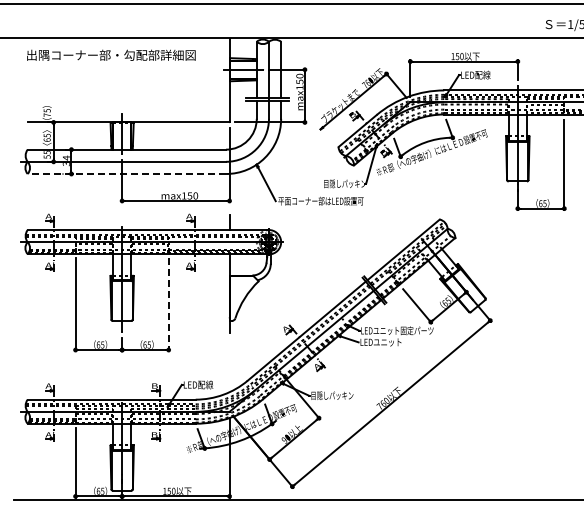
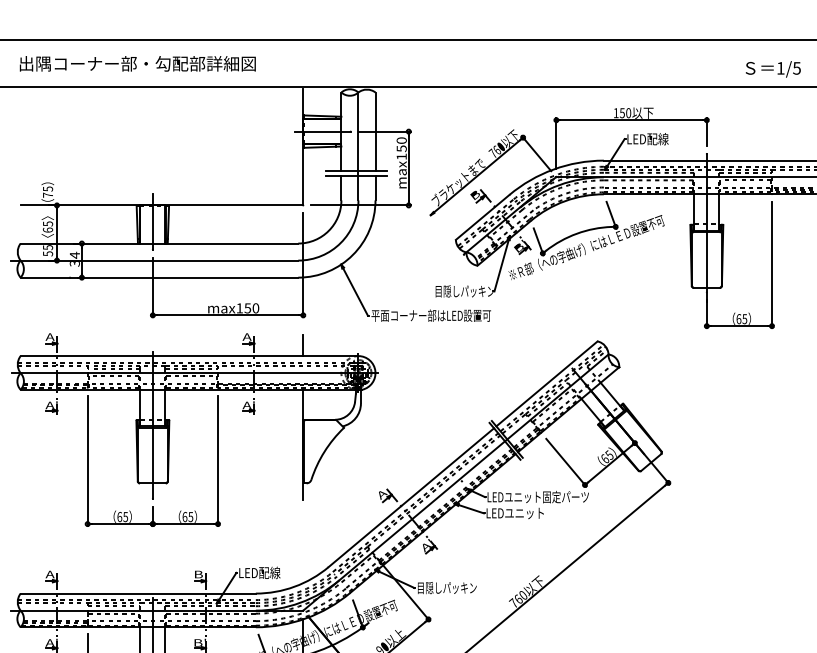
text: (111, 54) -> (137, 62), moved
line: (126, 174) -> (158, 278), dashed -> solid
line: (168, 304) -> (217, 460), dashed -> solid

